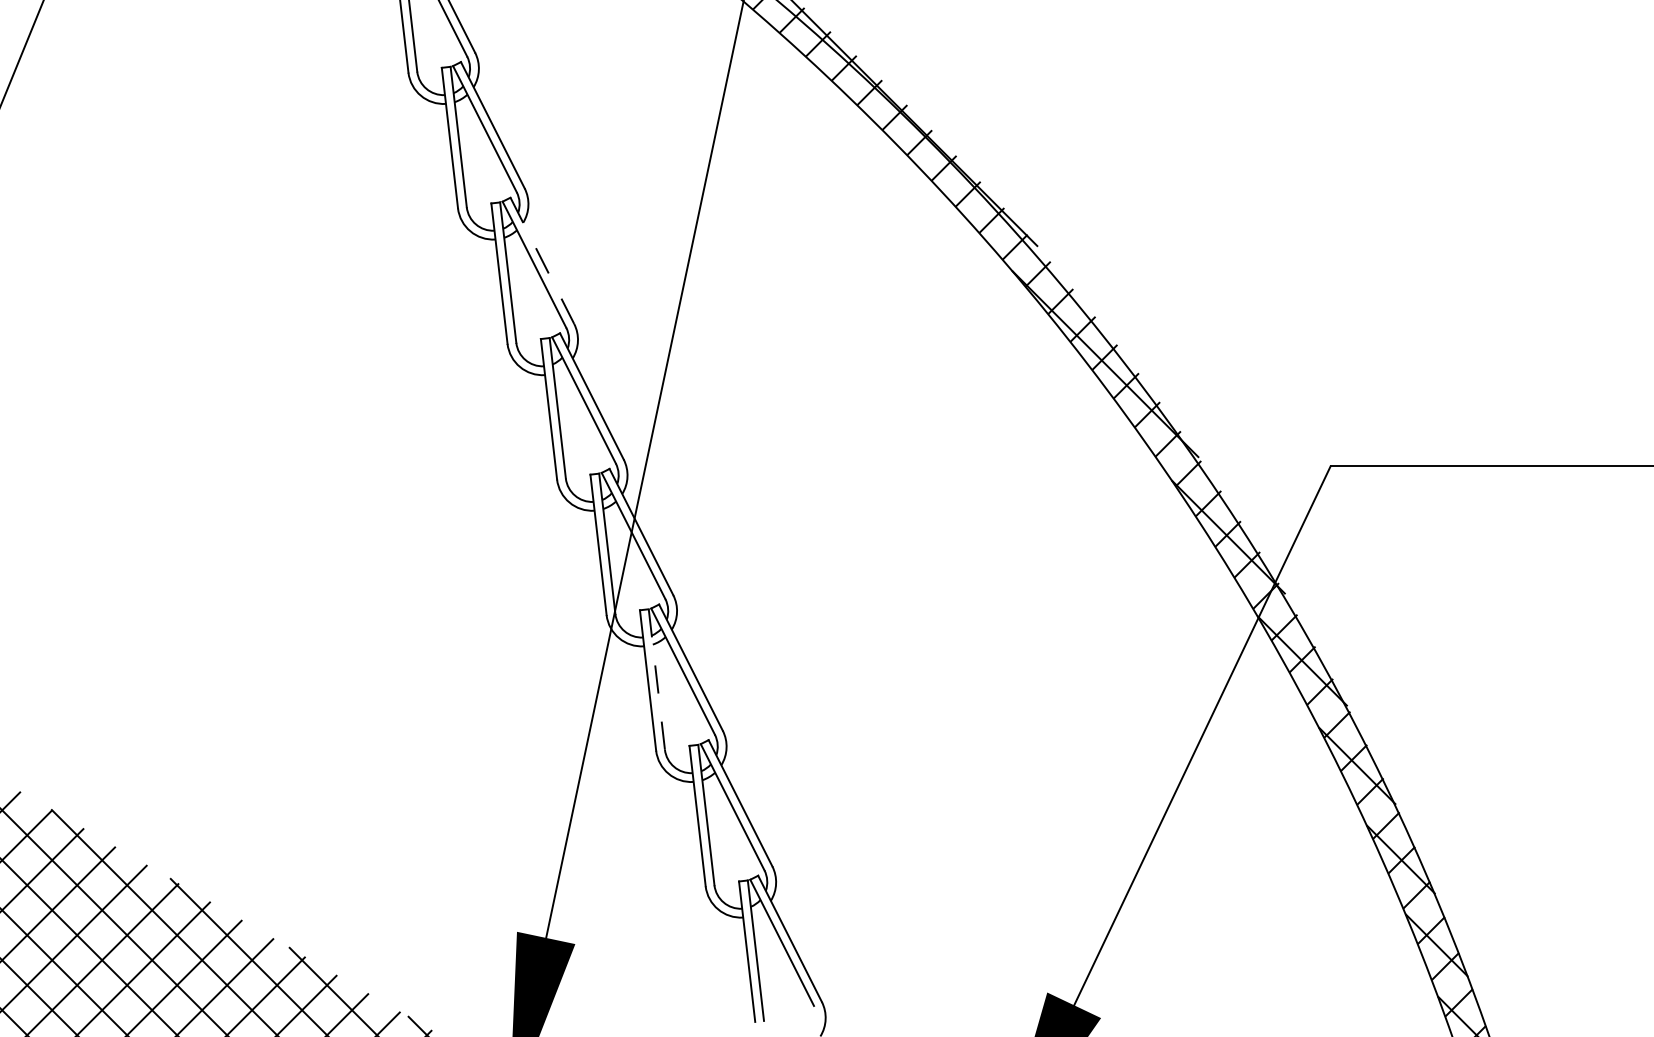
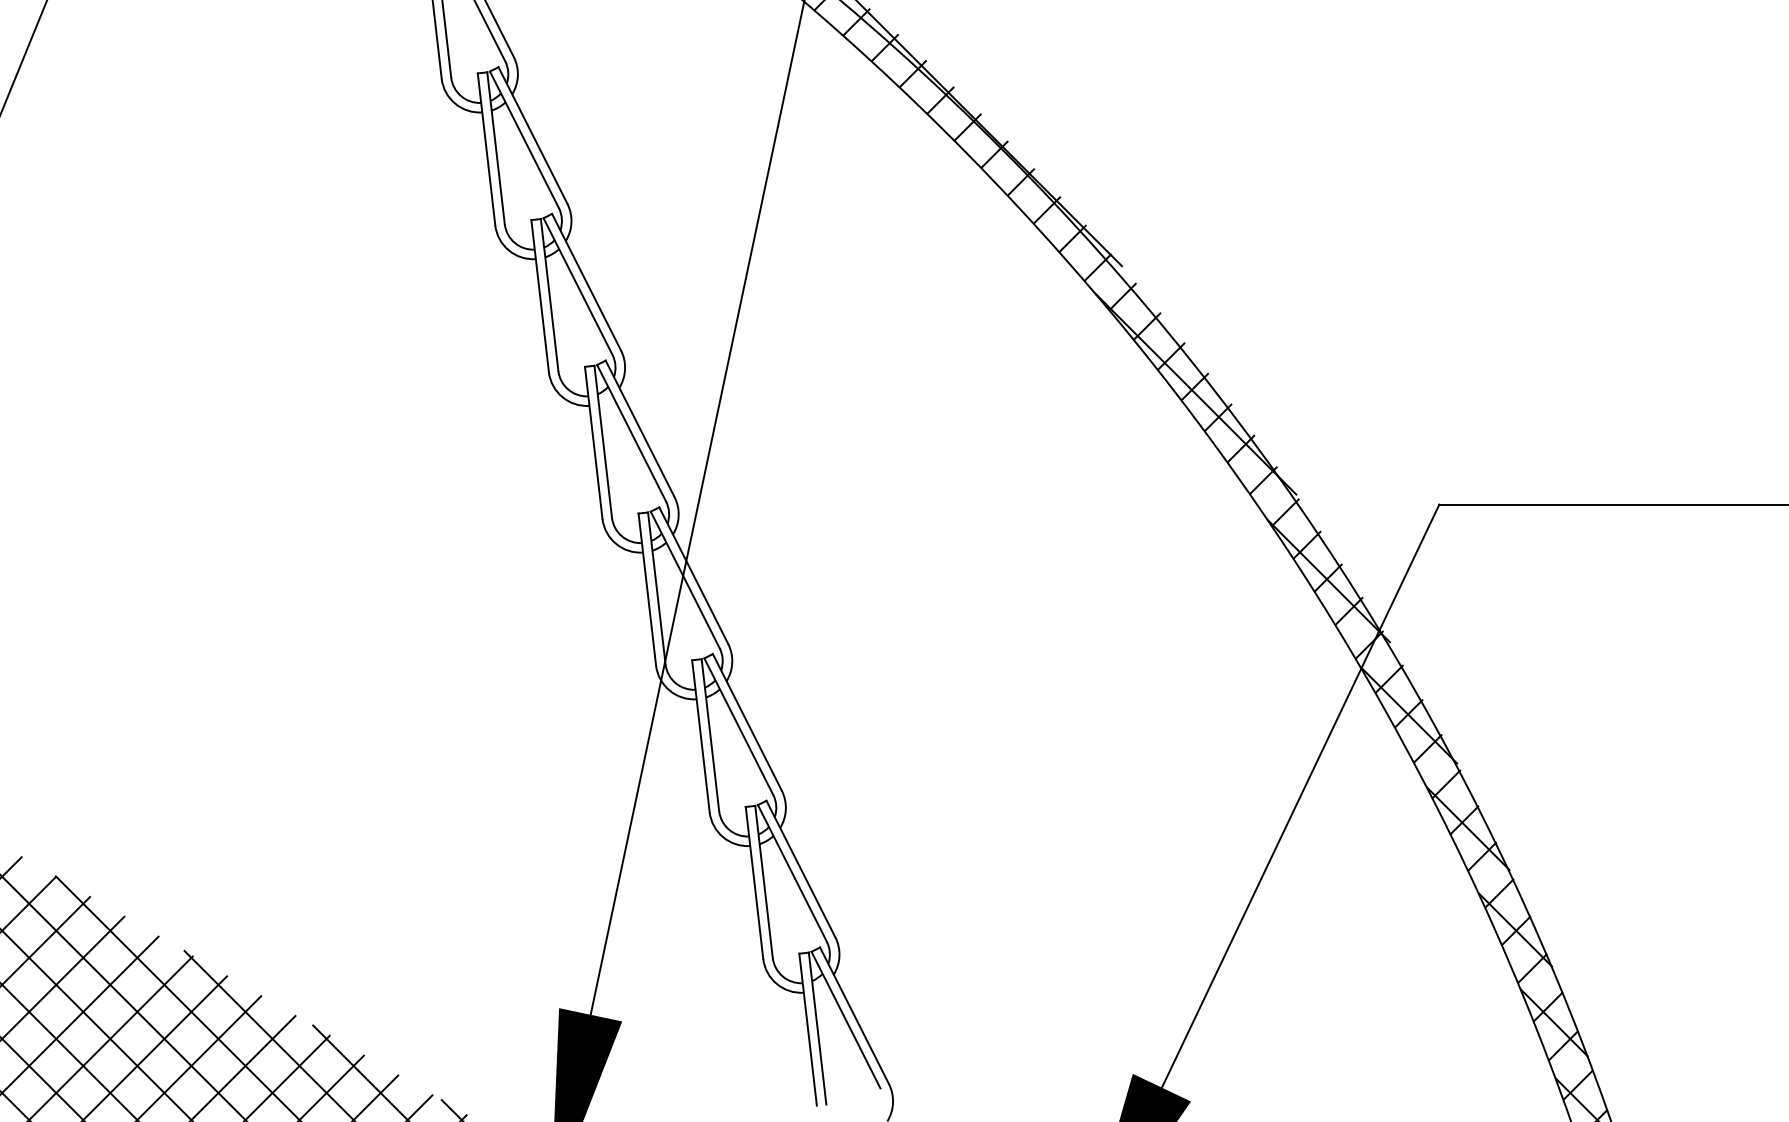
line: (542, 261) -> (586, 282), dashed -> solid
line: (656, 679) -> (710, 735), dashed -> solid

